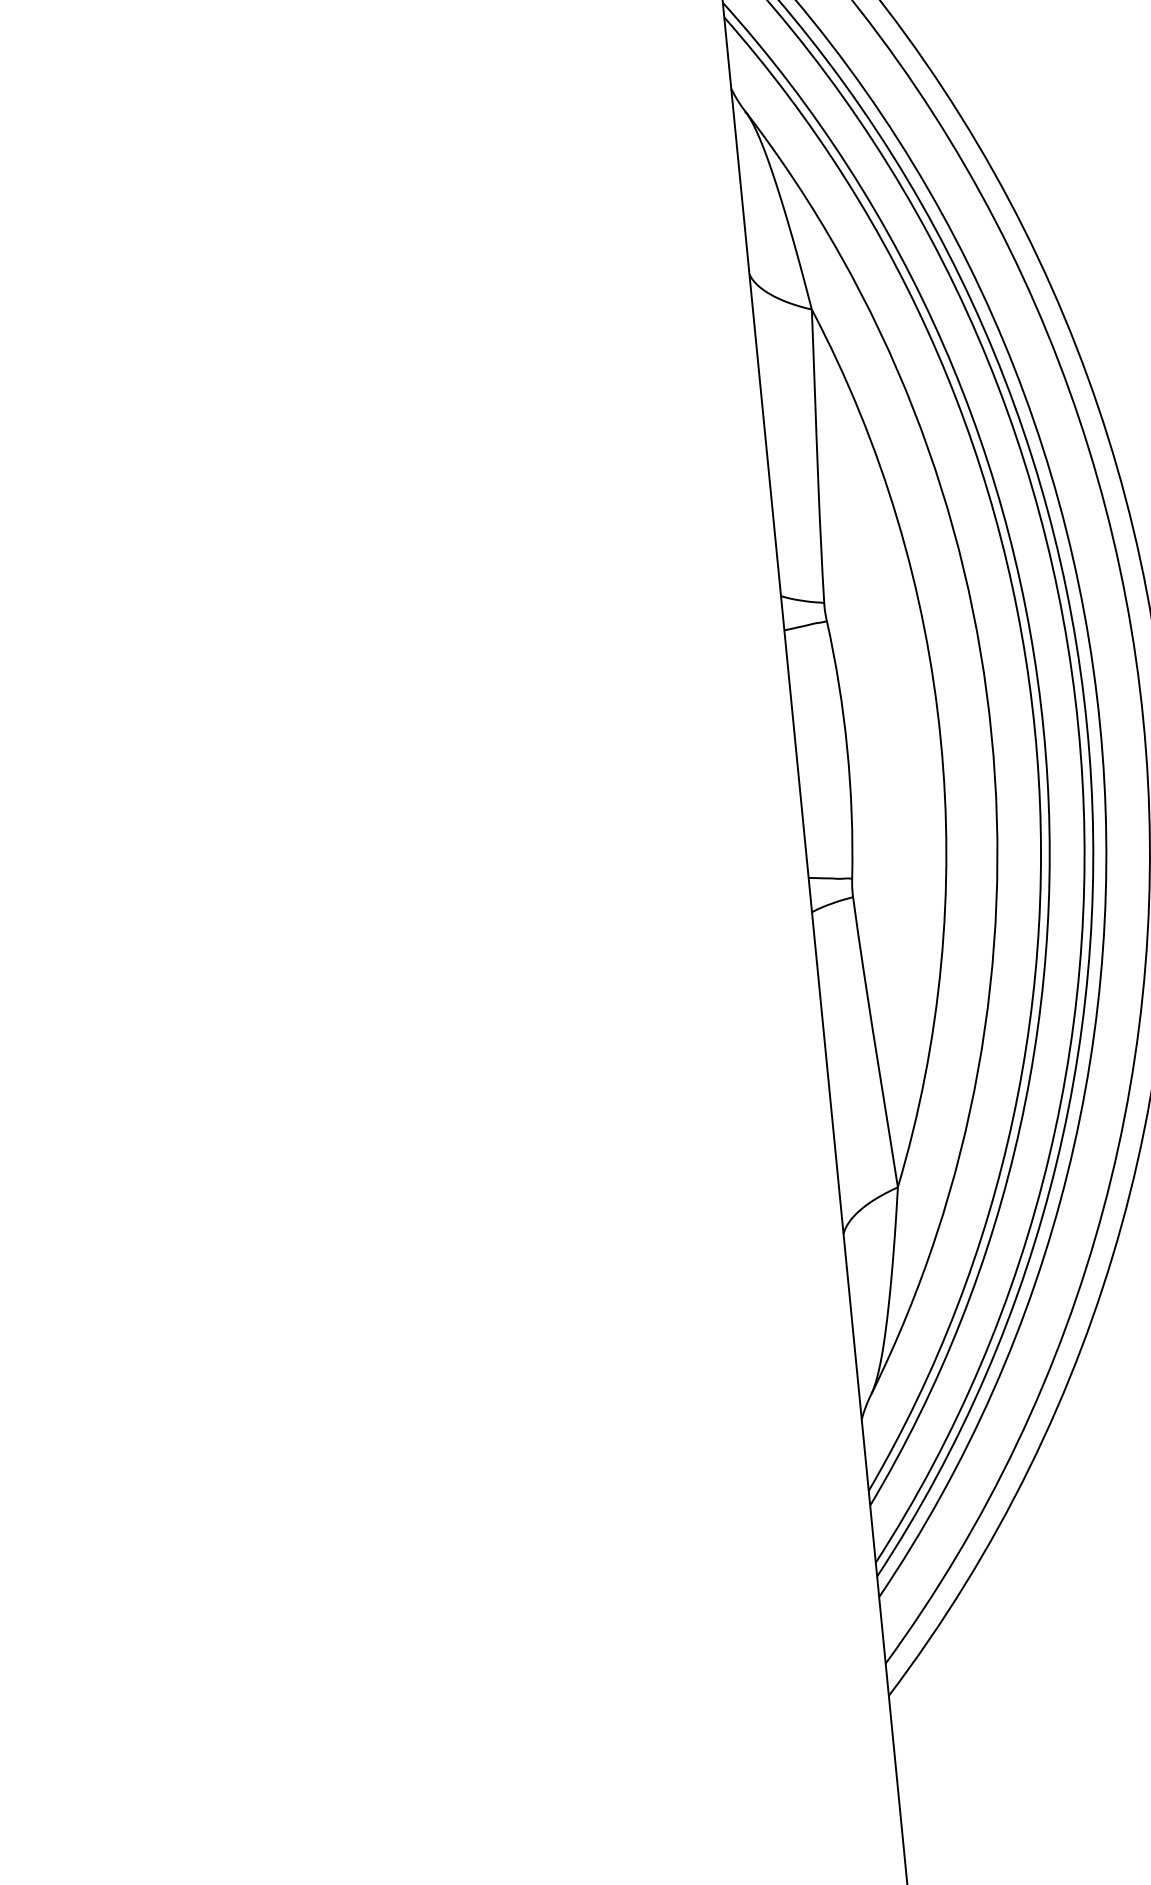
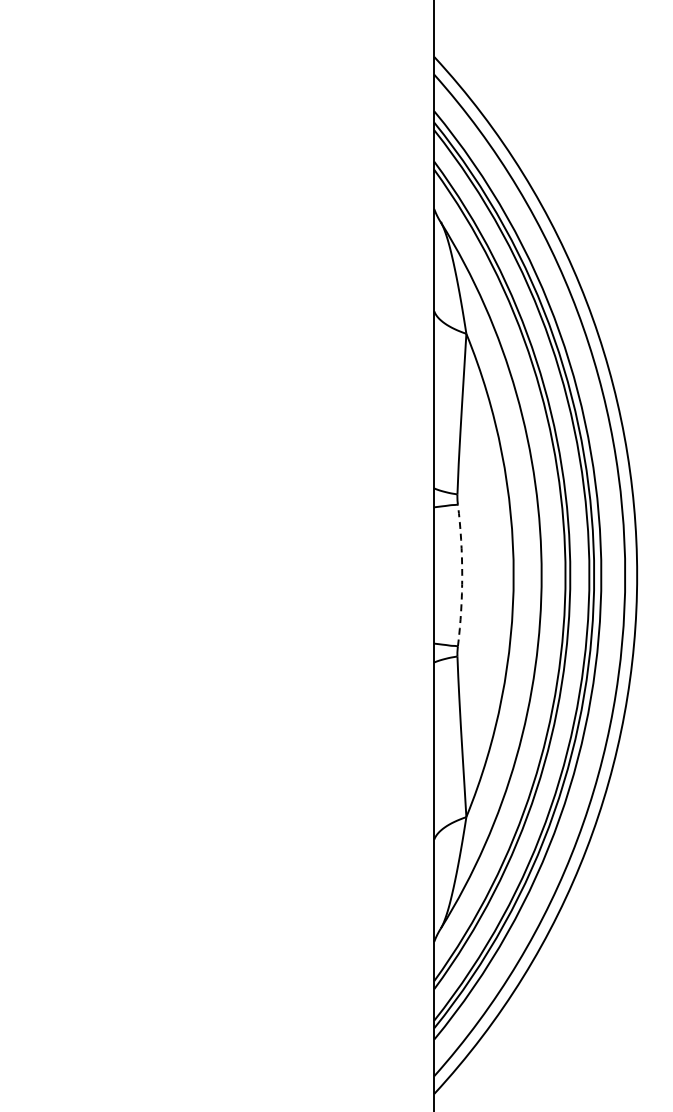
arc: (847, 749) -> (462, 575), solid -> dashed

